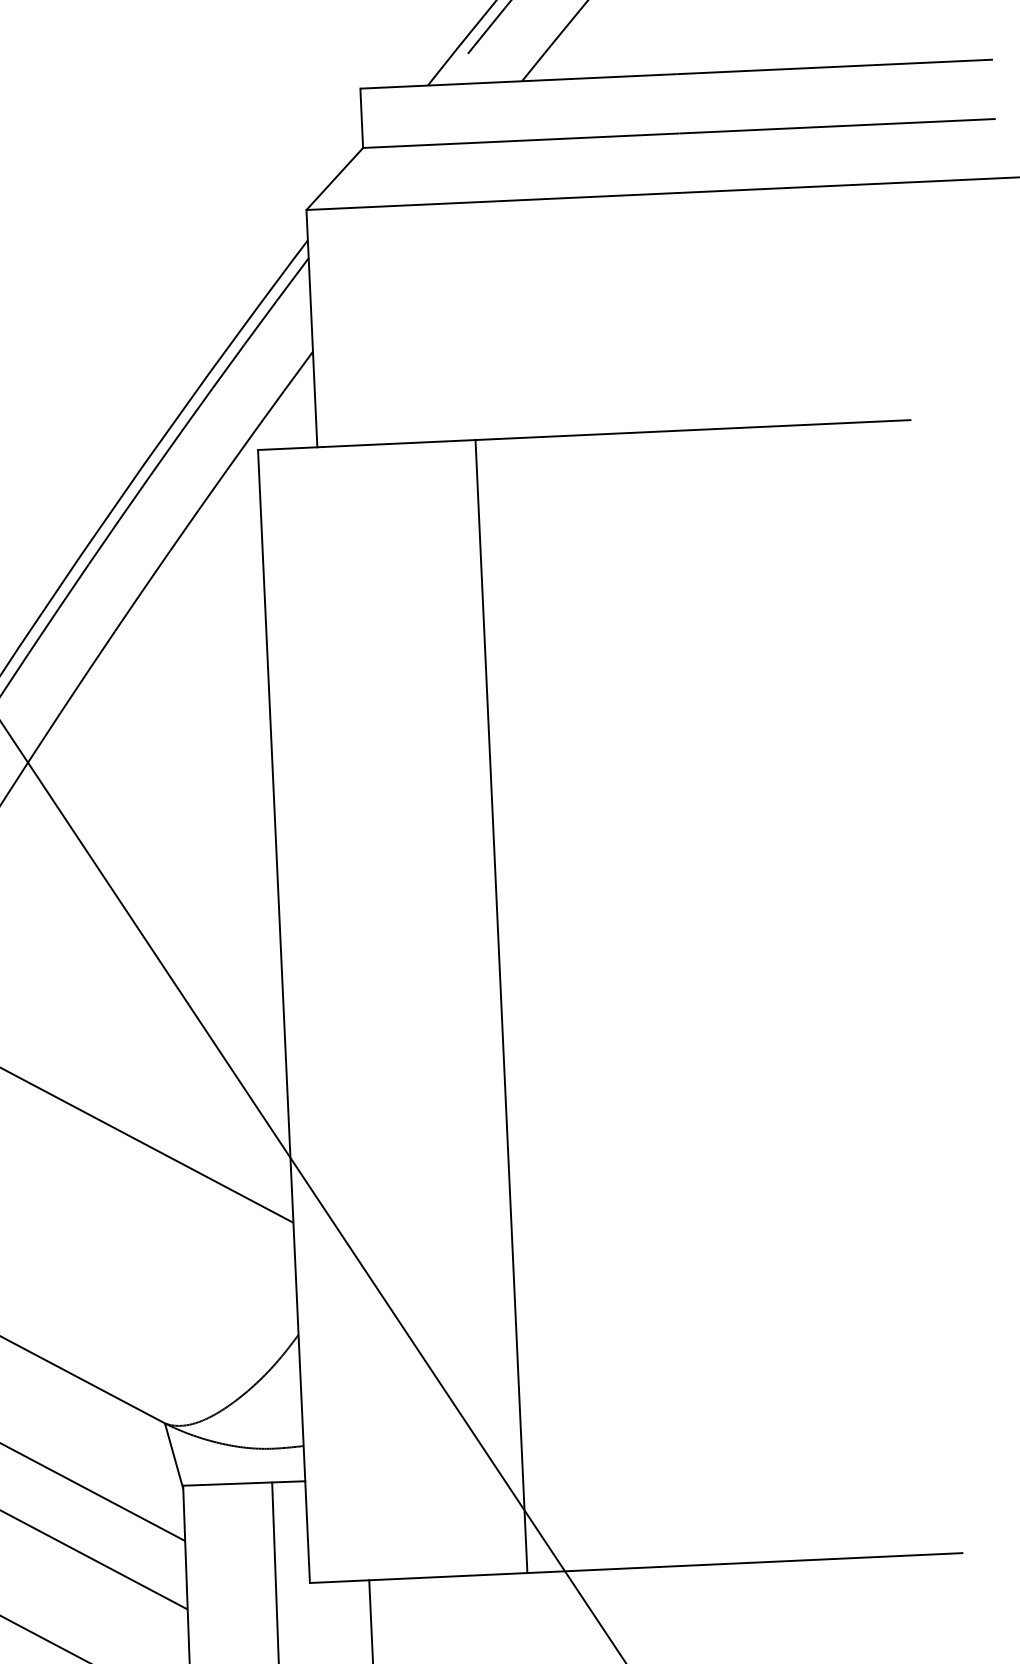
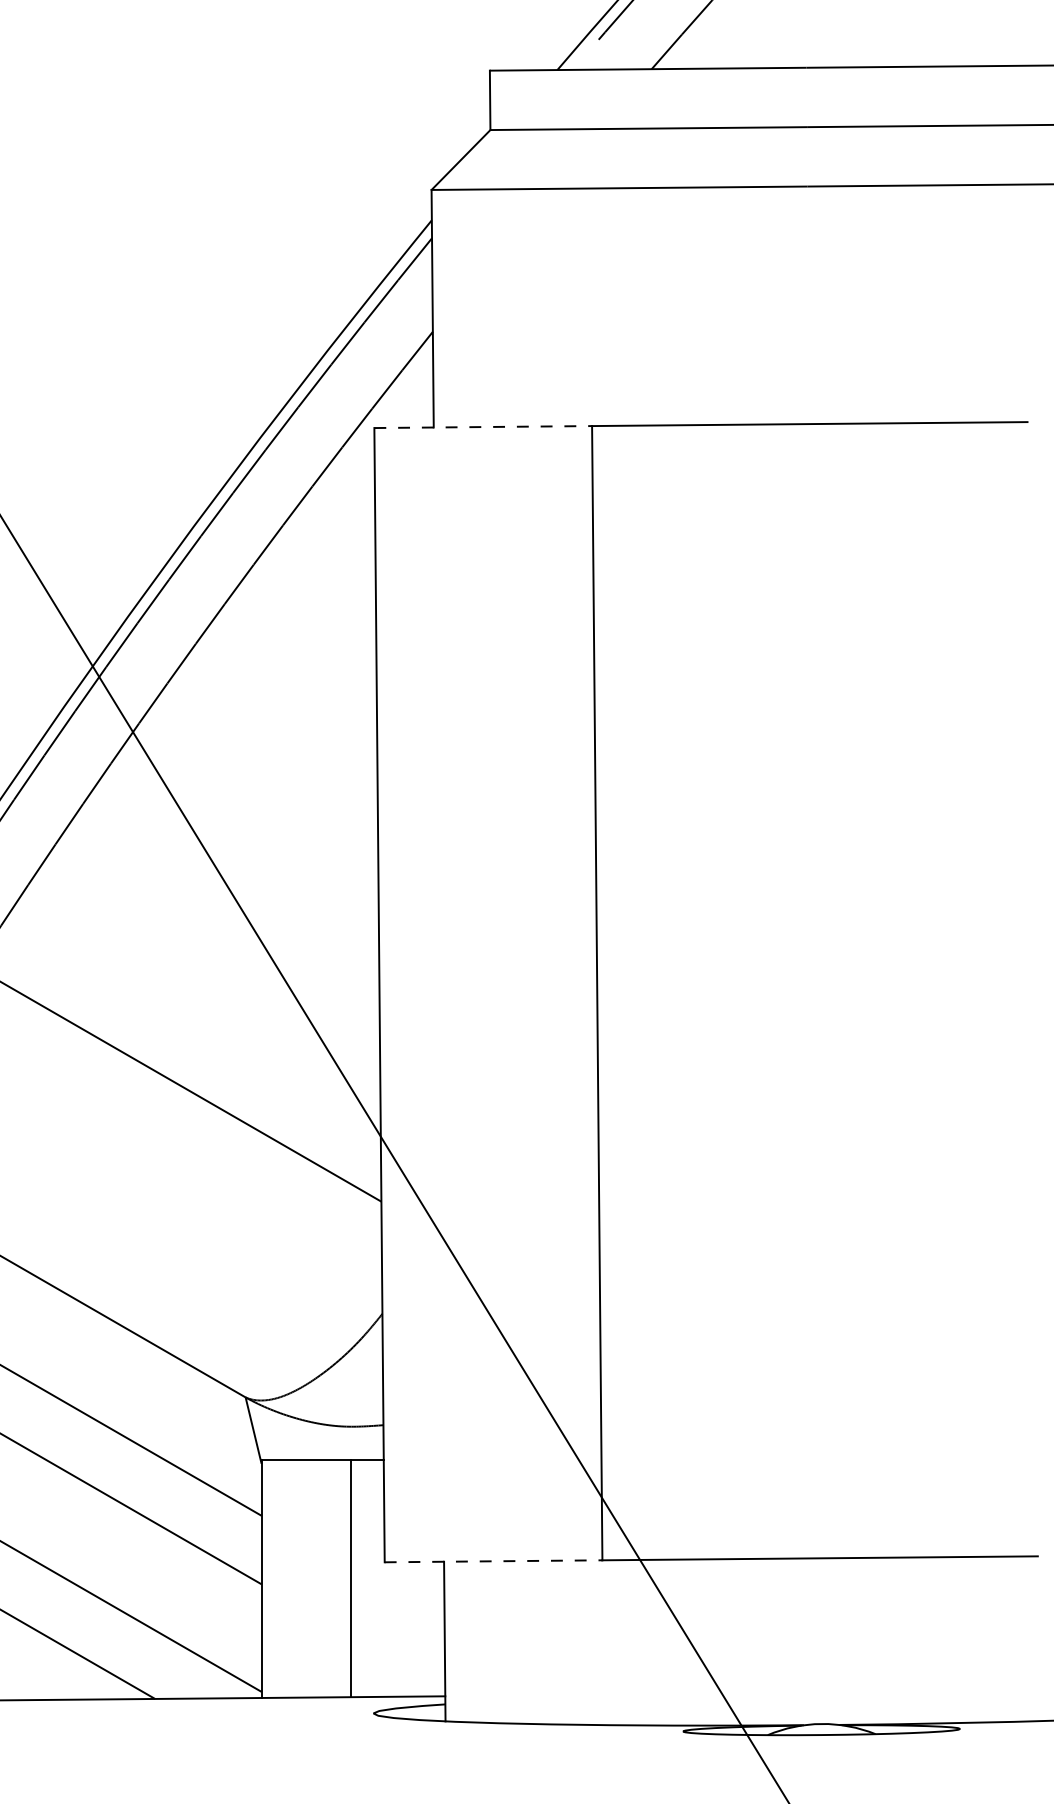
line: (367, 445) -> (483, 427), solid -> dashed
line: (418, 1578) -> (493, 1561), solid -> dashed

